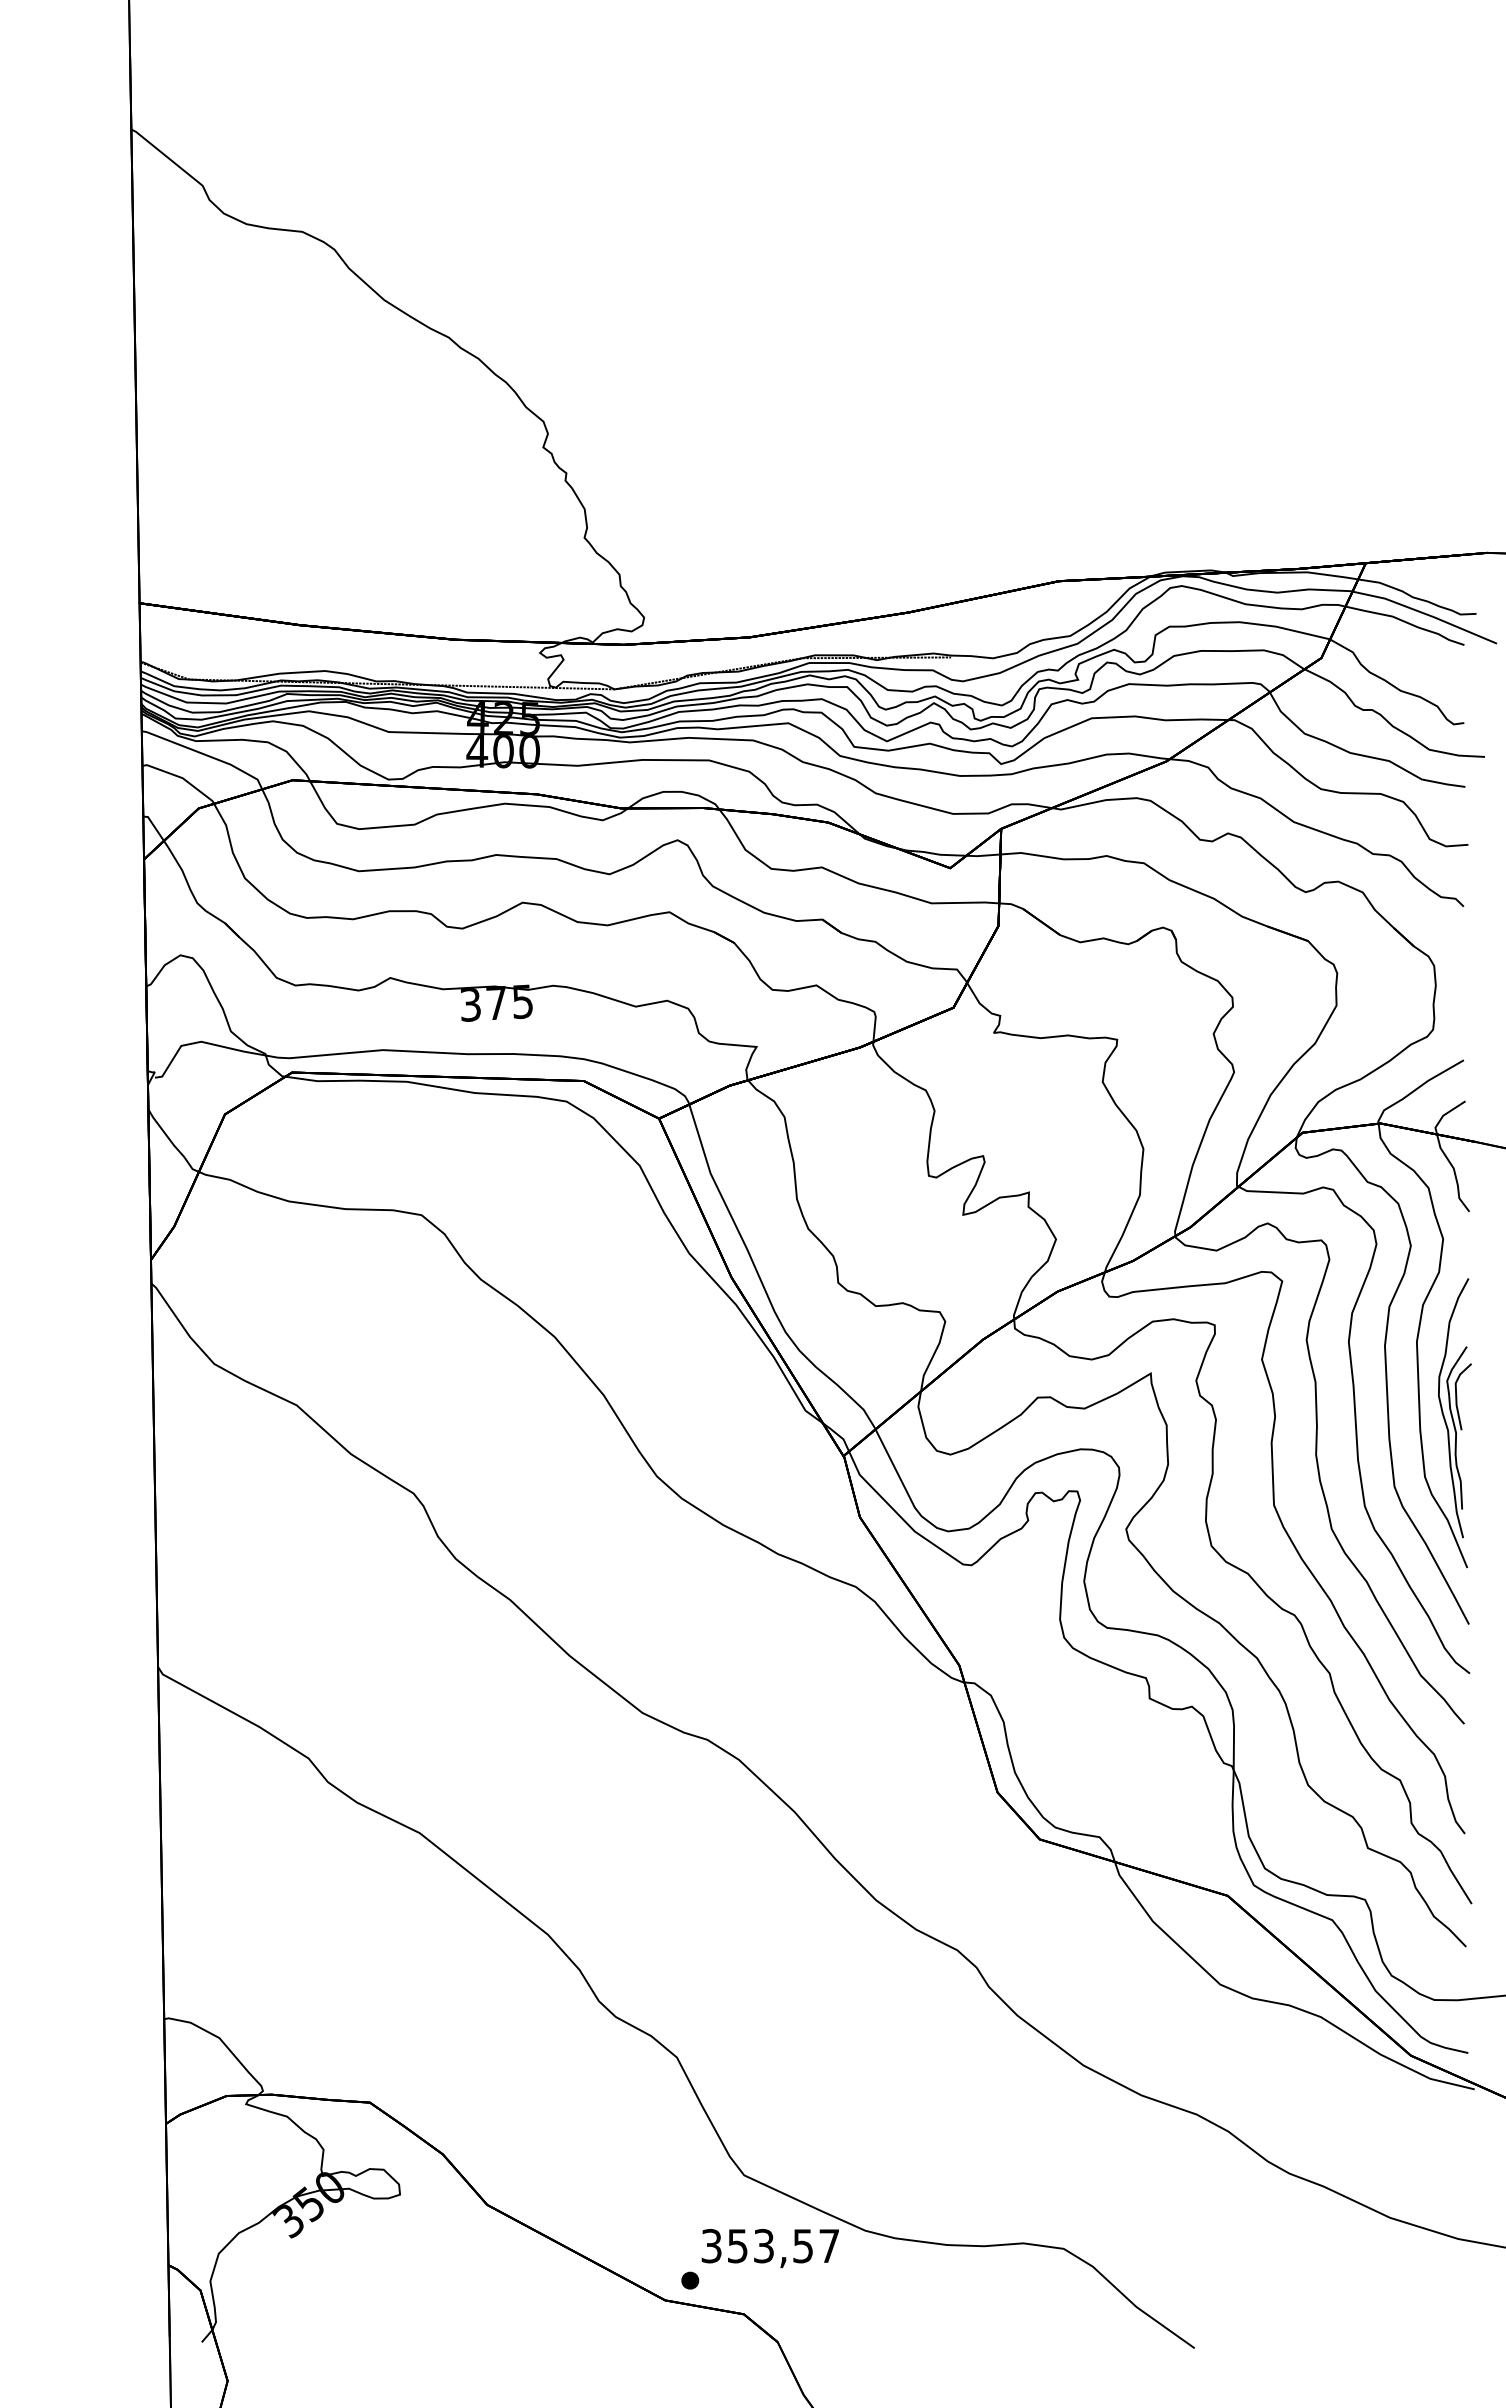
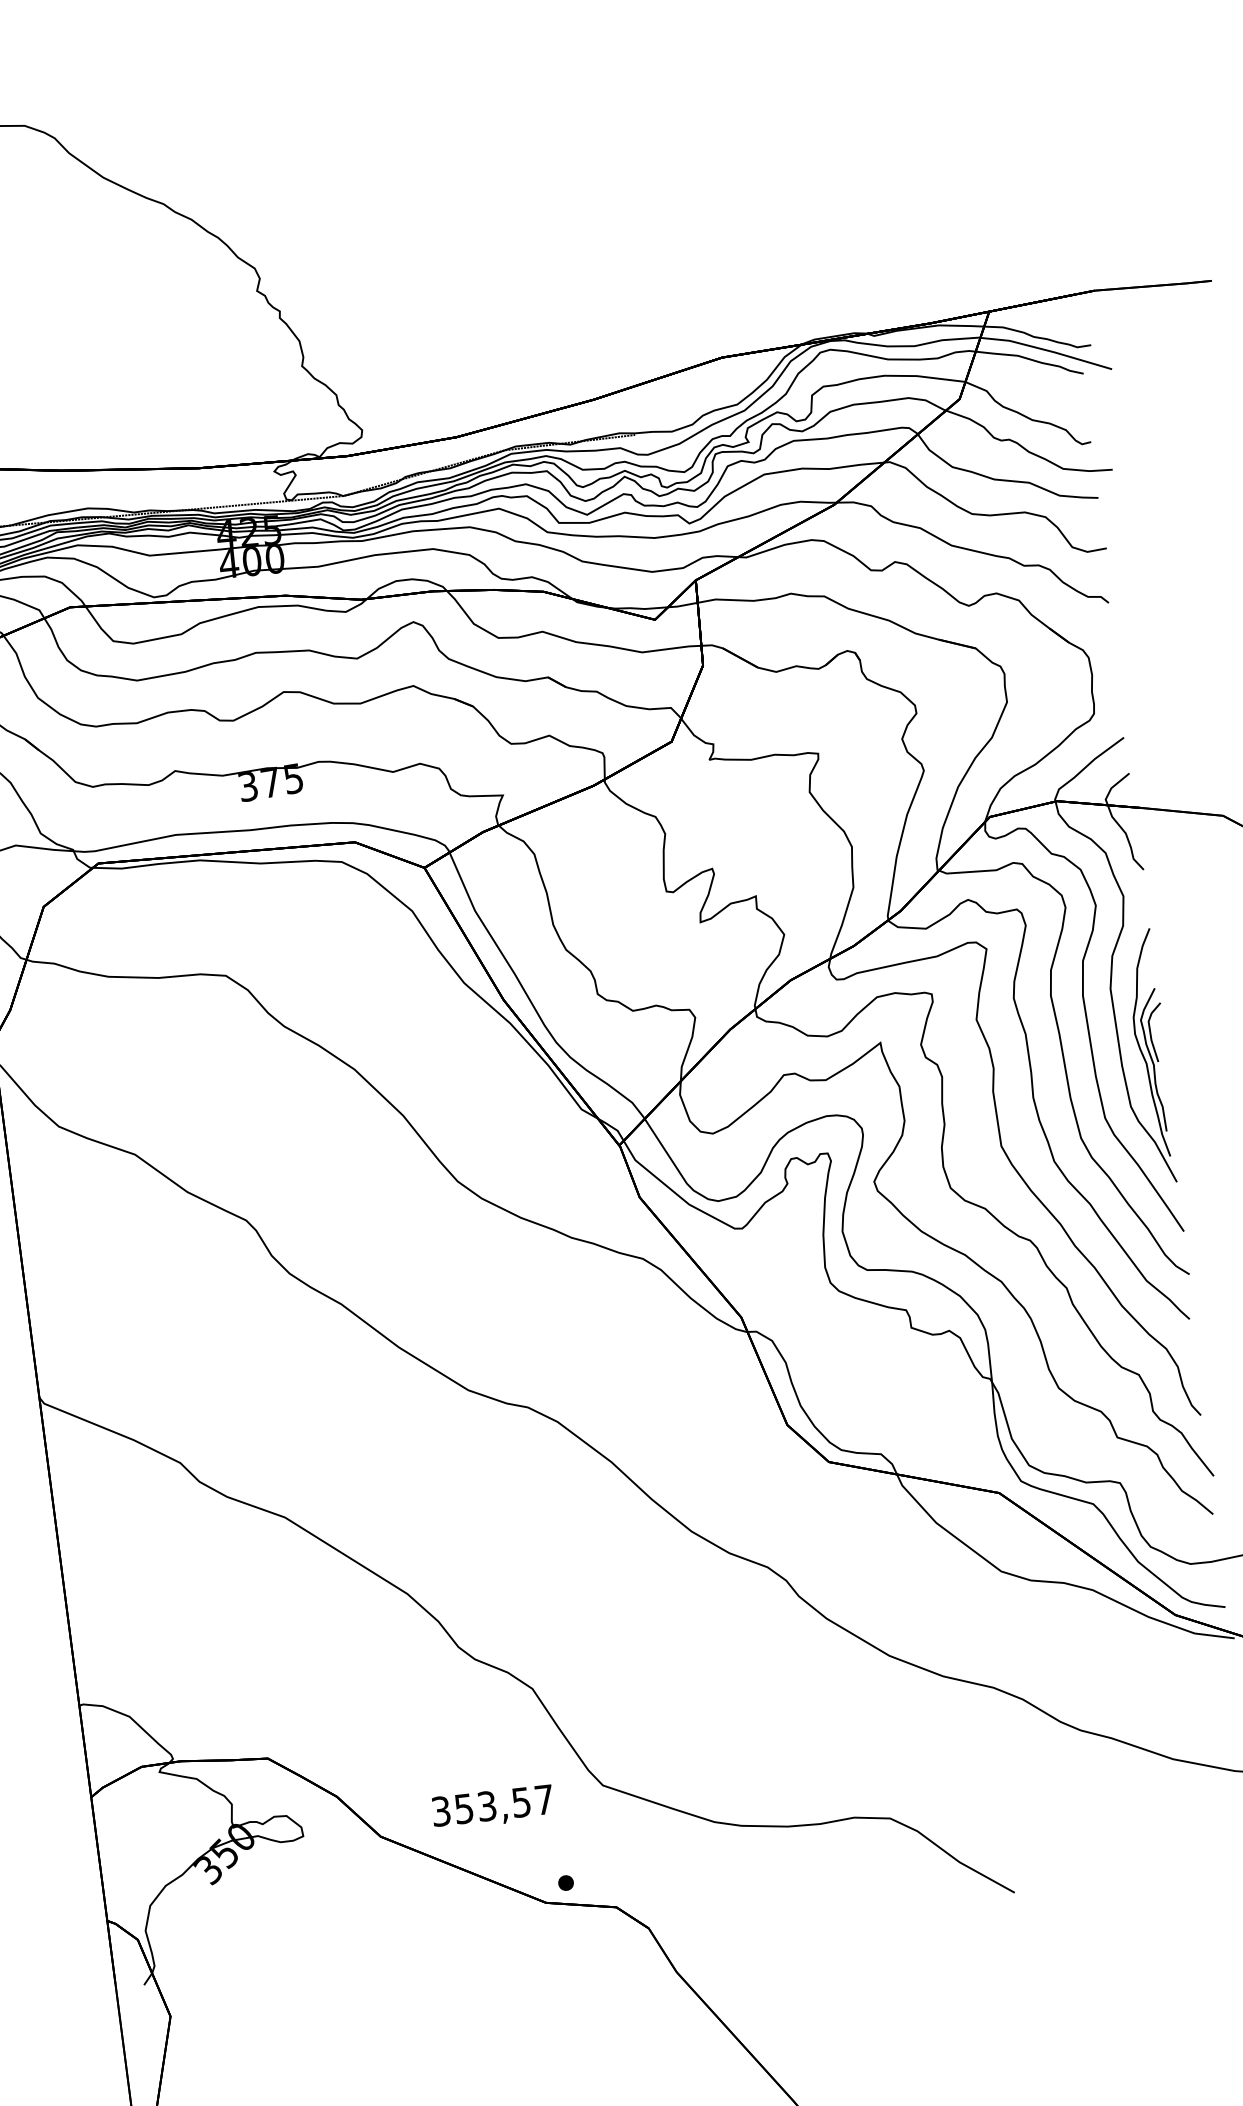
text: (769, 2248) -> (492, 1807), moved

